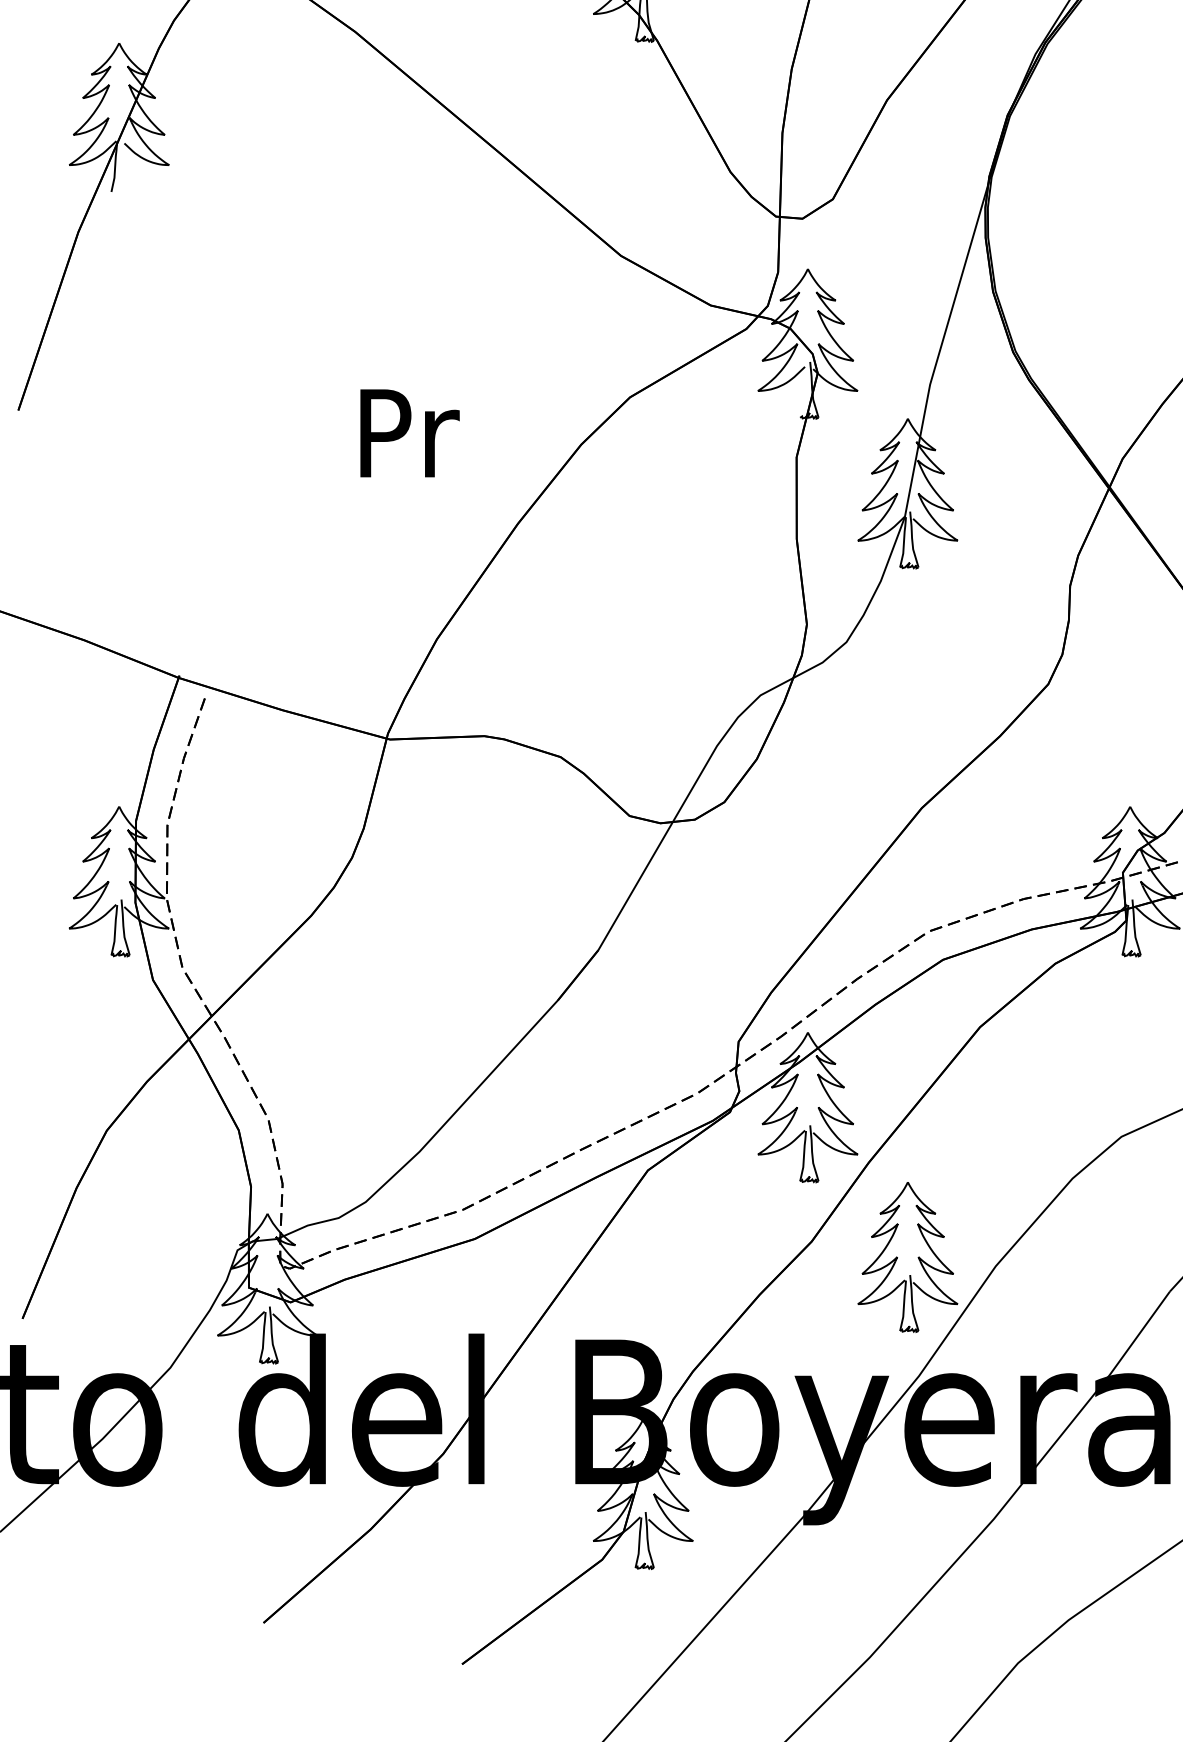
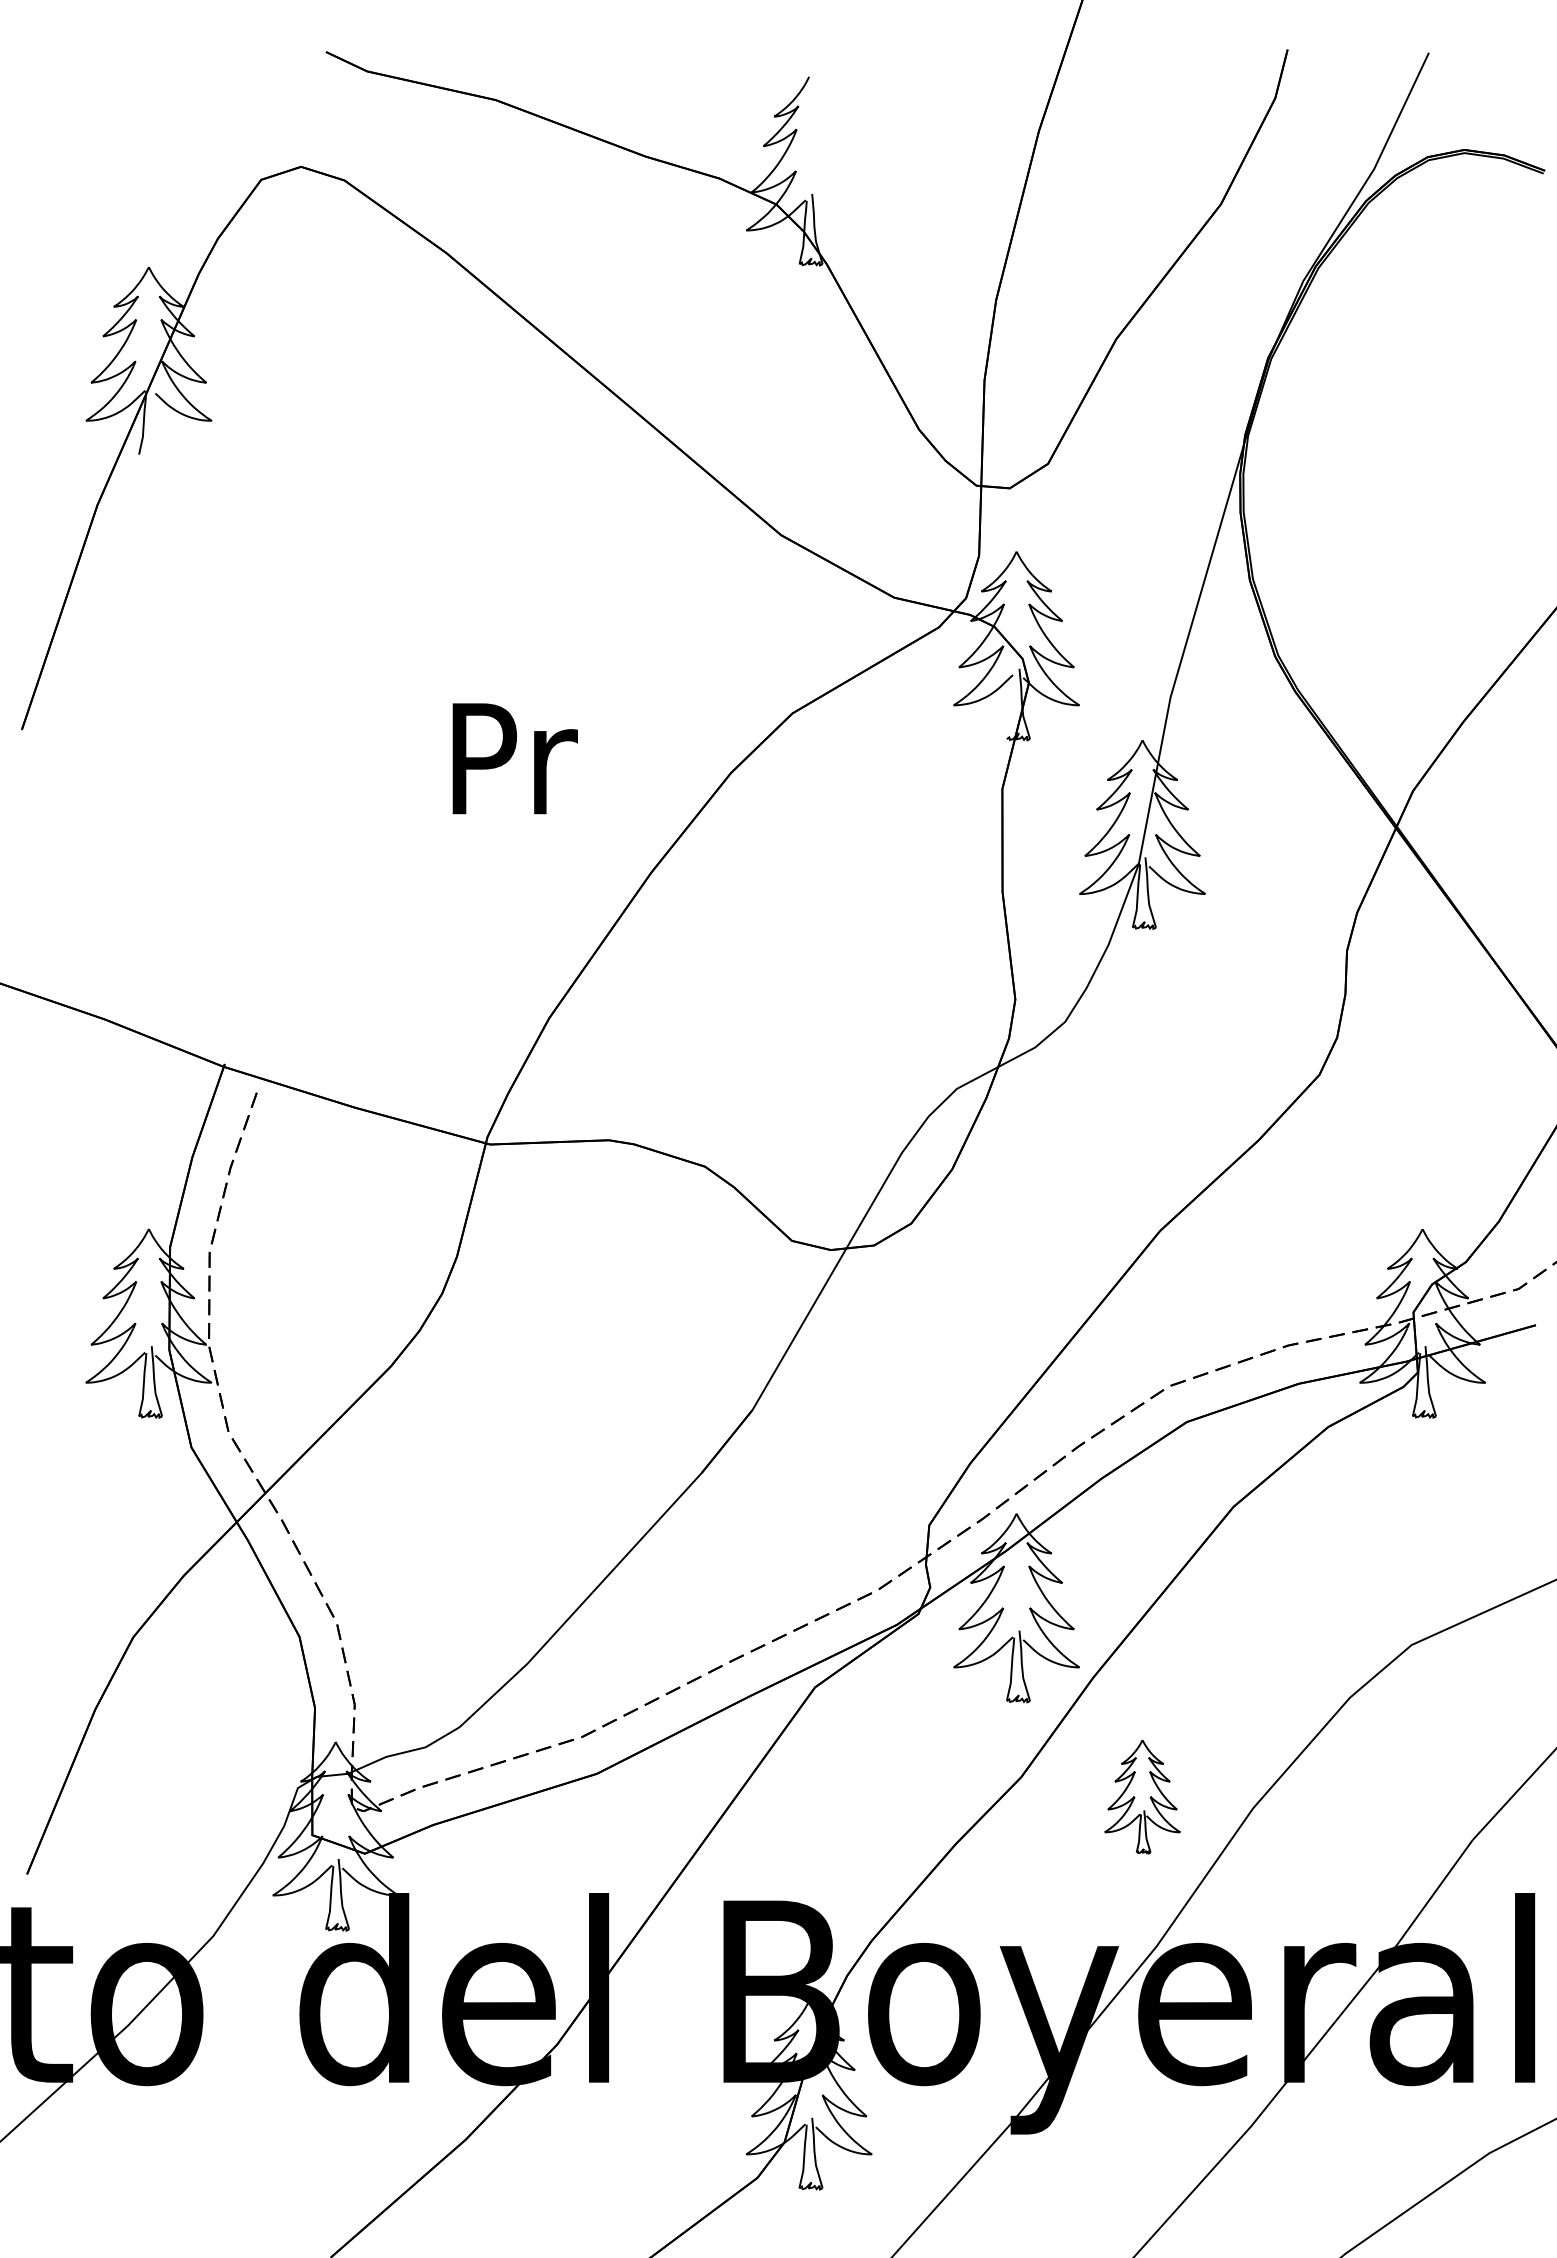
part: (907, 1257) -> (1142, 1796), size x0.6

